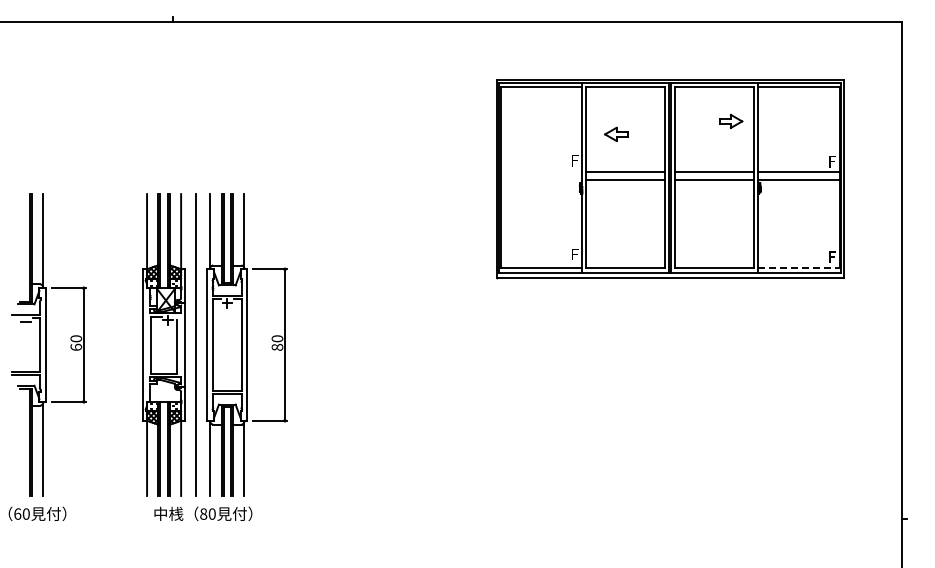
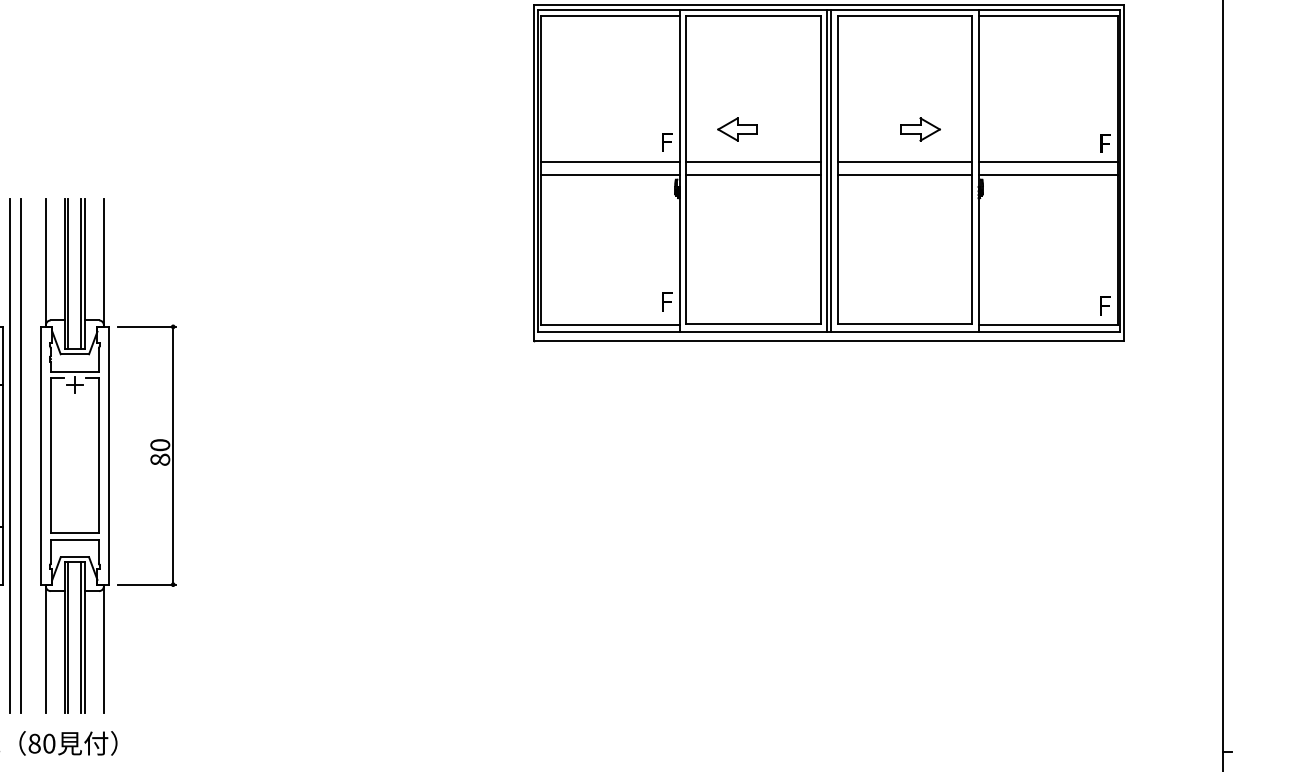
part: (731, 120) -> (921, 127), moved
part: (616, 133) -> (737, 127), moved
line: (541, 172) -> (609, 161), added
line: (541, 179) -> (609, 173), added
line: (798, 268) -> (1047, 325), dashed -> solid
line: (189, 344) -> (10, 454), added

